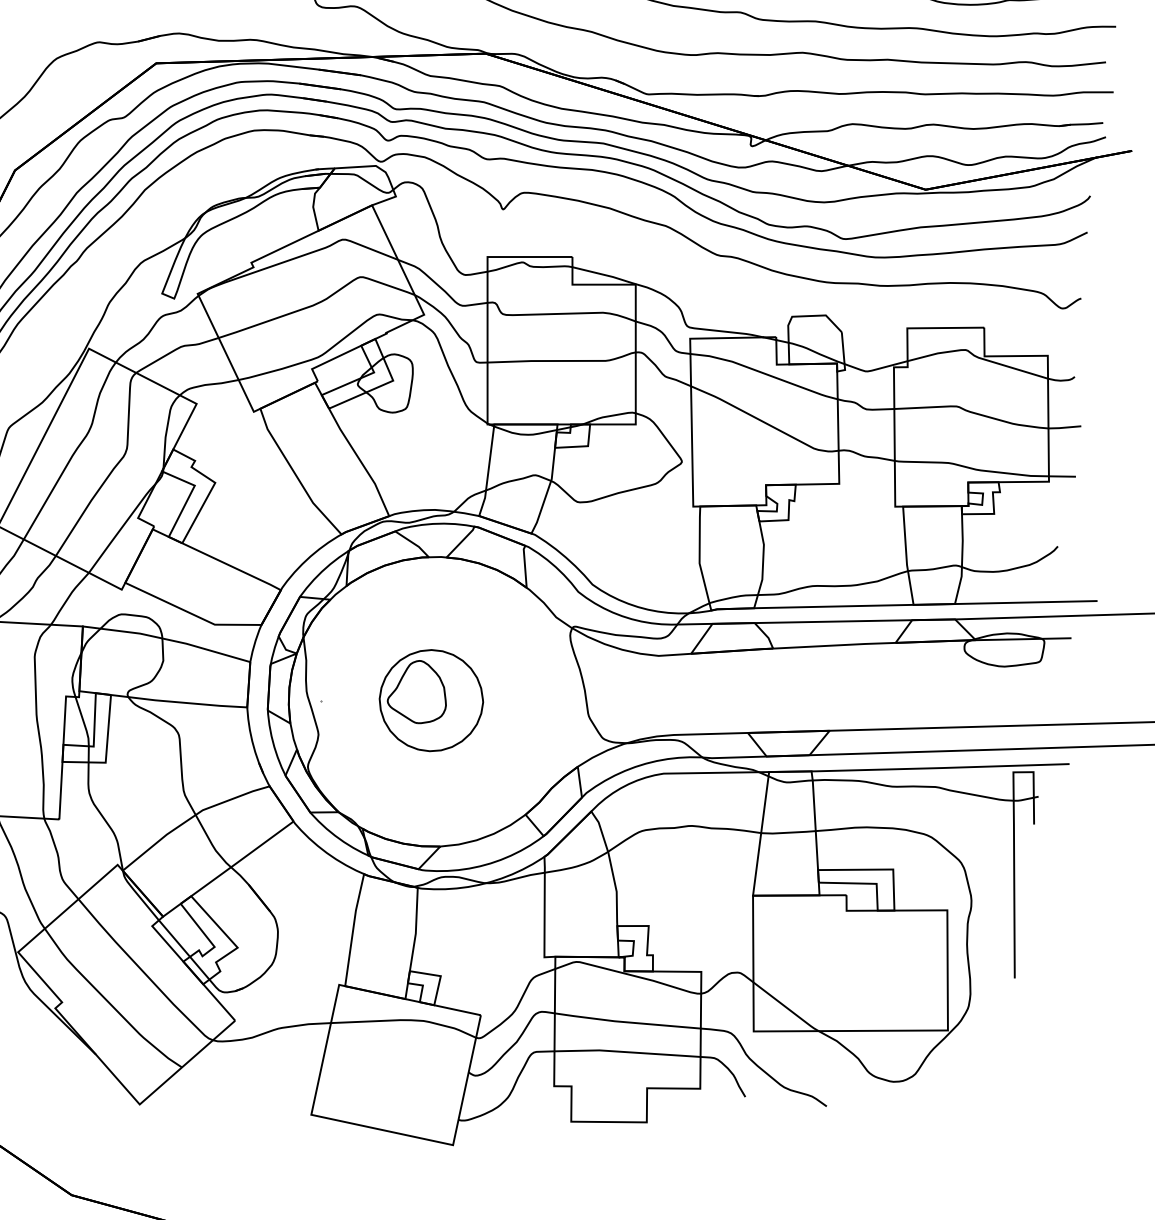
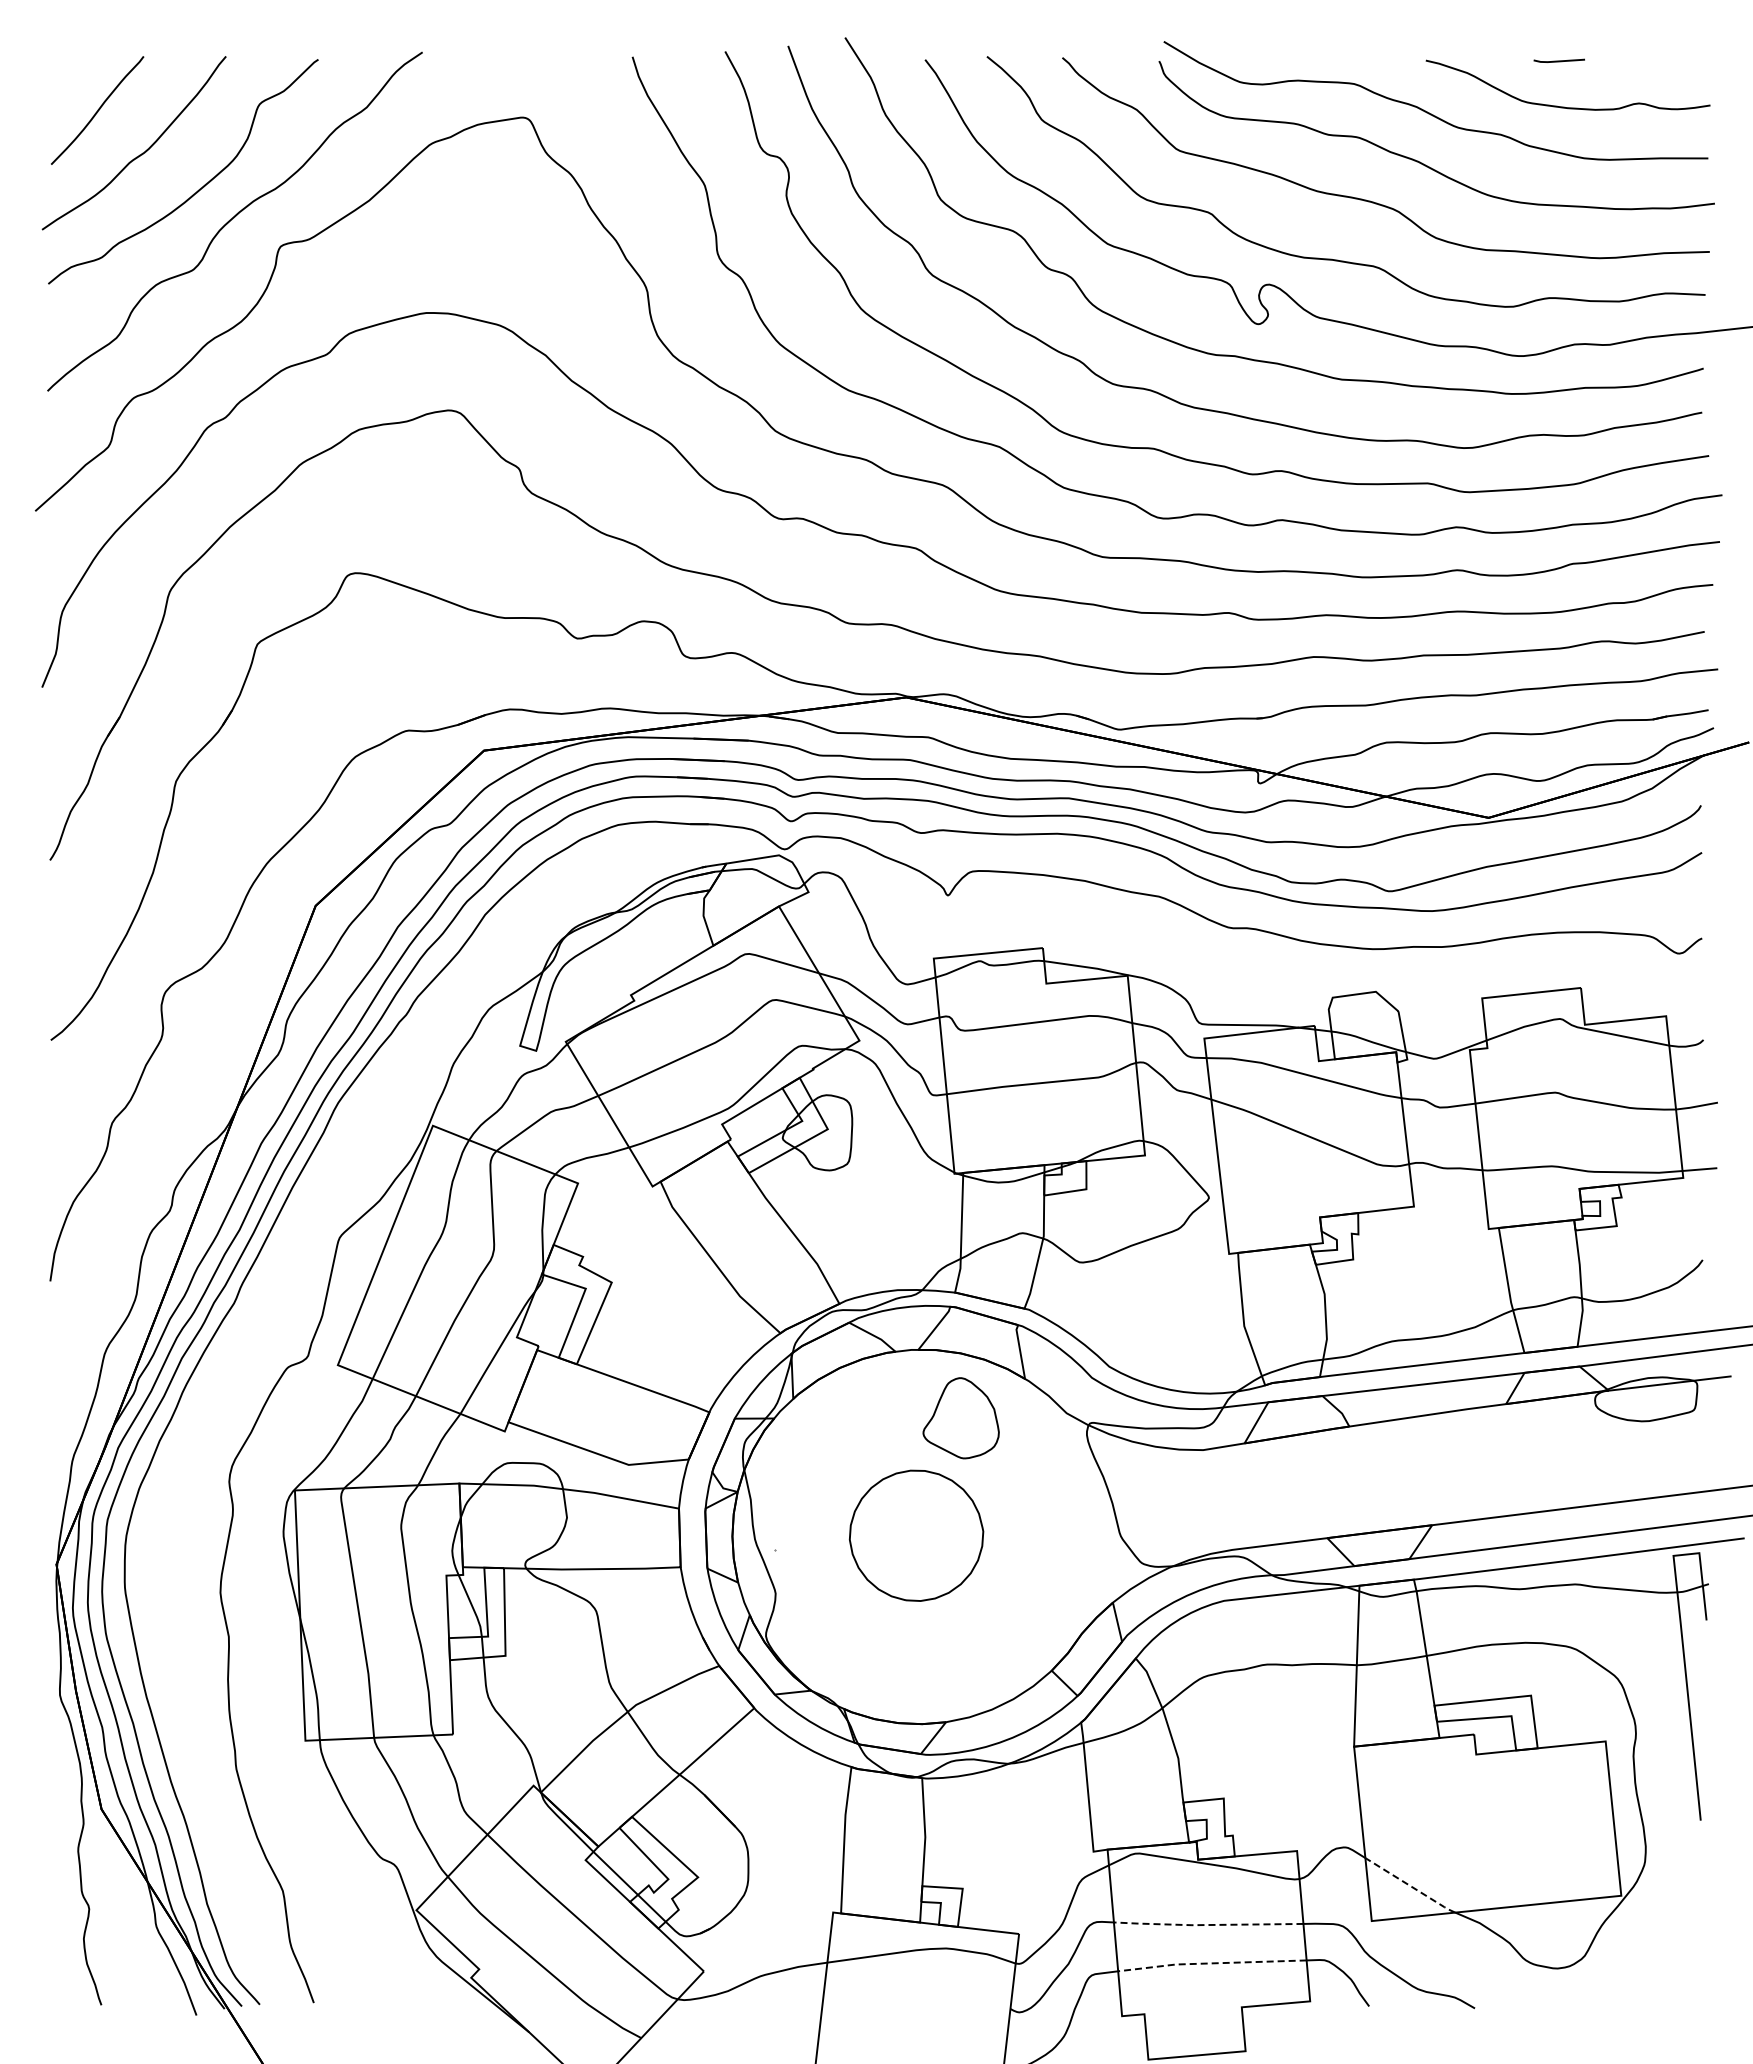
part: (417, 692) -> (960, 1418), moved
line: (786, 1007) -> (1411, 1886), solid -> dashed
line: (625, 1022) -> (1206, 1925), solid -> dashed
line: (626, 1052) -> (1210, 1963), solid -> dashed

